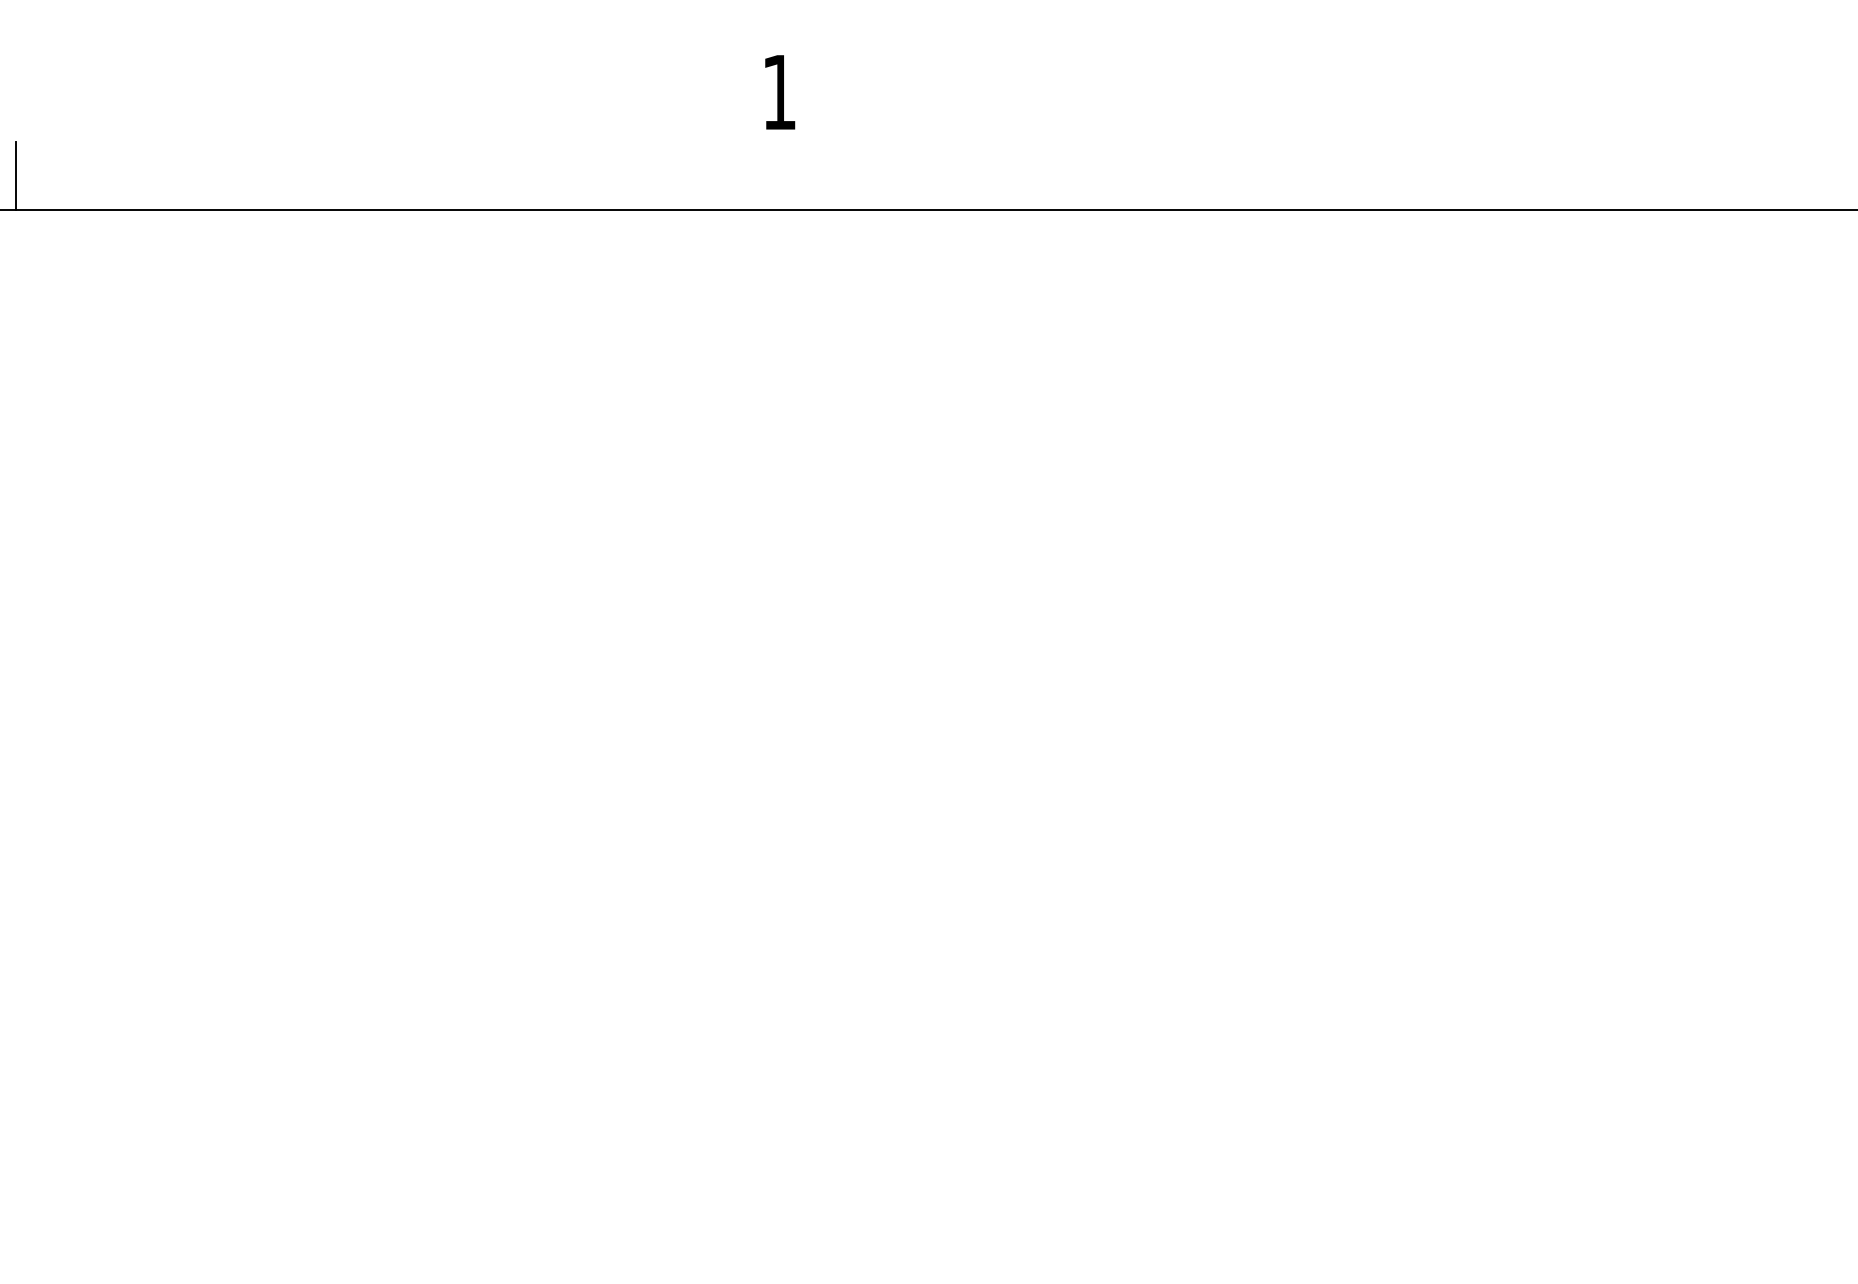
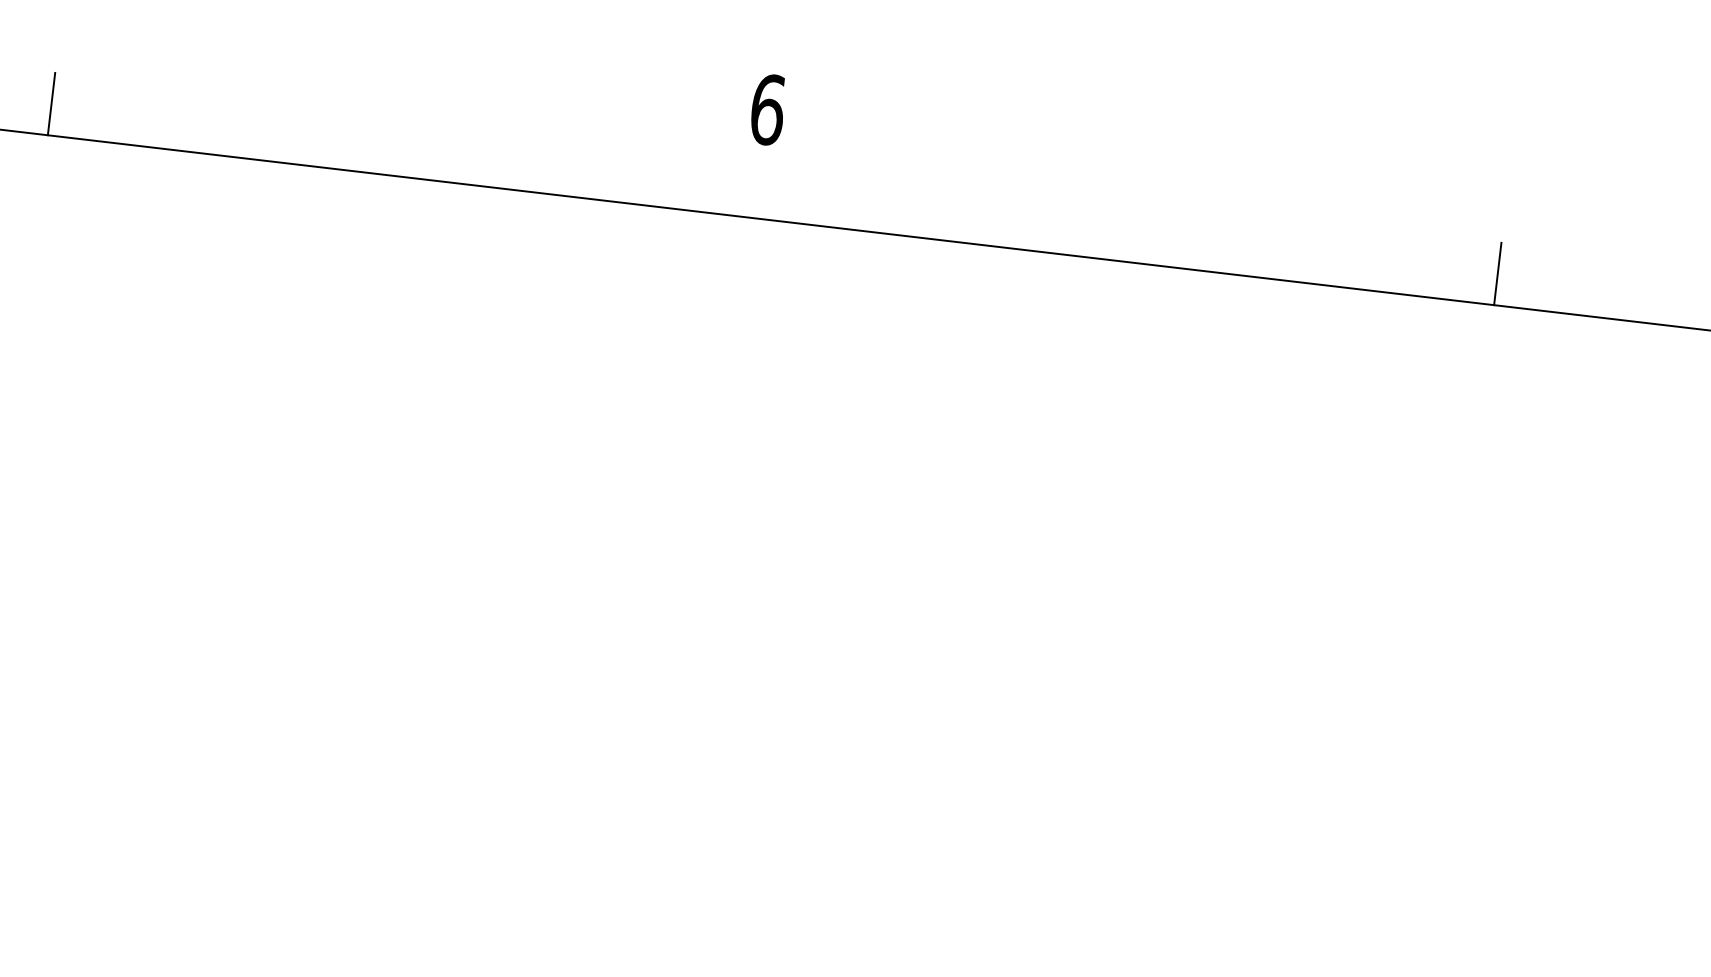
text: (779, 91) -> (767, 108), 1 -> 6
line: (1577, 175) -> (1498, 273), added

